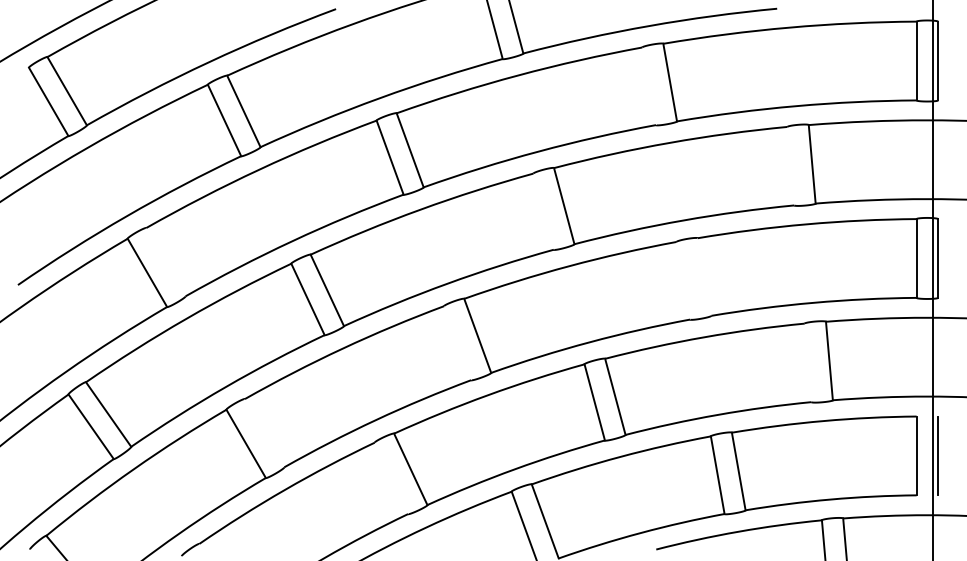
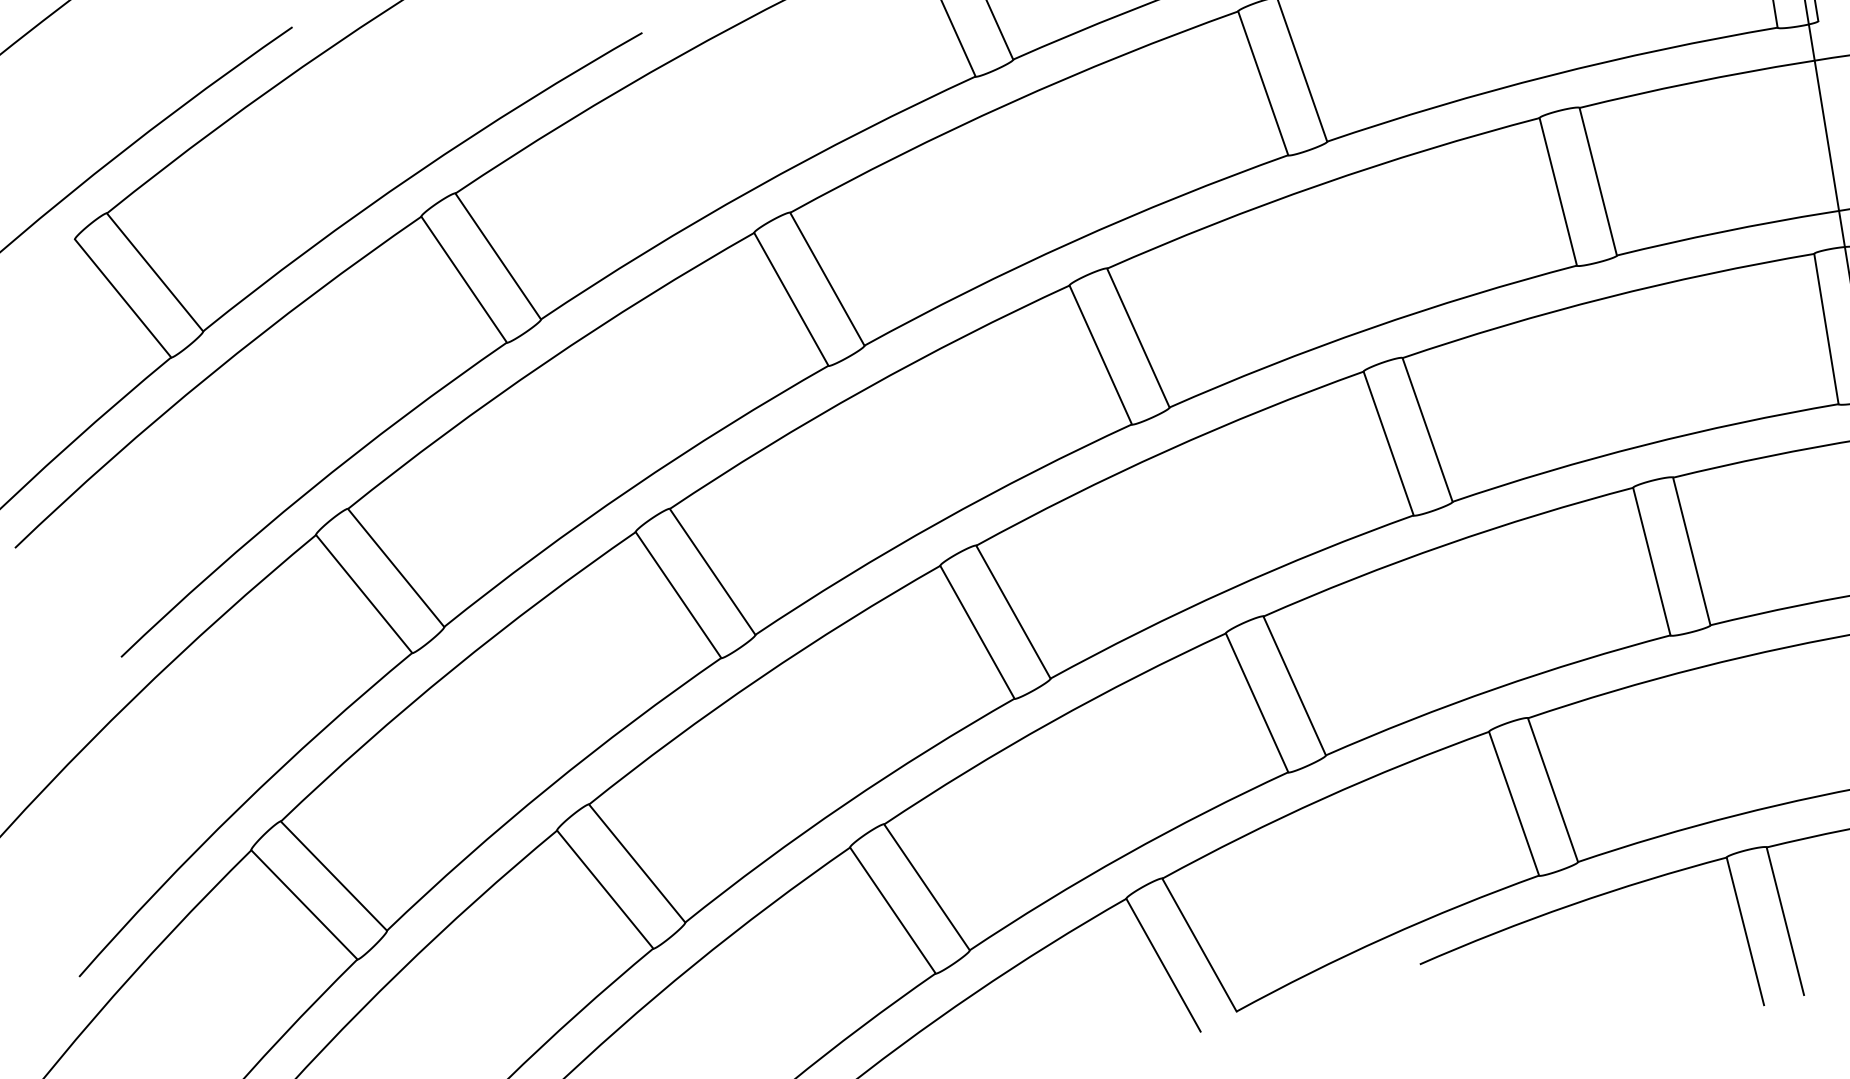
line: (649, 86) -> (1263, 83), added
line: (790, 165) -> (1557, 190), added
line: (543, 211) -> (1100, 354), added
line: (165, 262) -> (395, 568), added
line: (704, 276) -> (1427, 428), added
line: (683, 280) -> (1388, 443), added
line: (457, 343) -> (977, 632), added
line: (807, 362) -> (1650, 561), added
line: (264, 433) -> (637, 864), added
line: (391, 478) -> (893, 910), added

